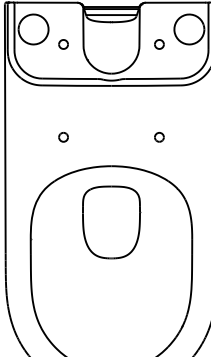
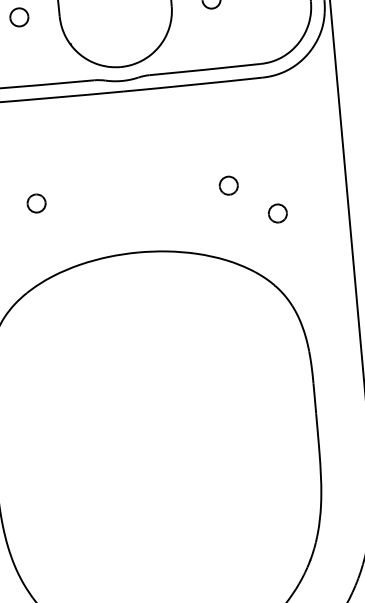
part: (182, 153) -> (278, 213), added
part: (111, 222) -> (148, 365), removed

